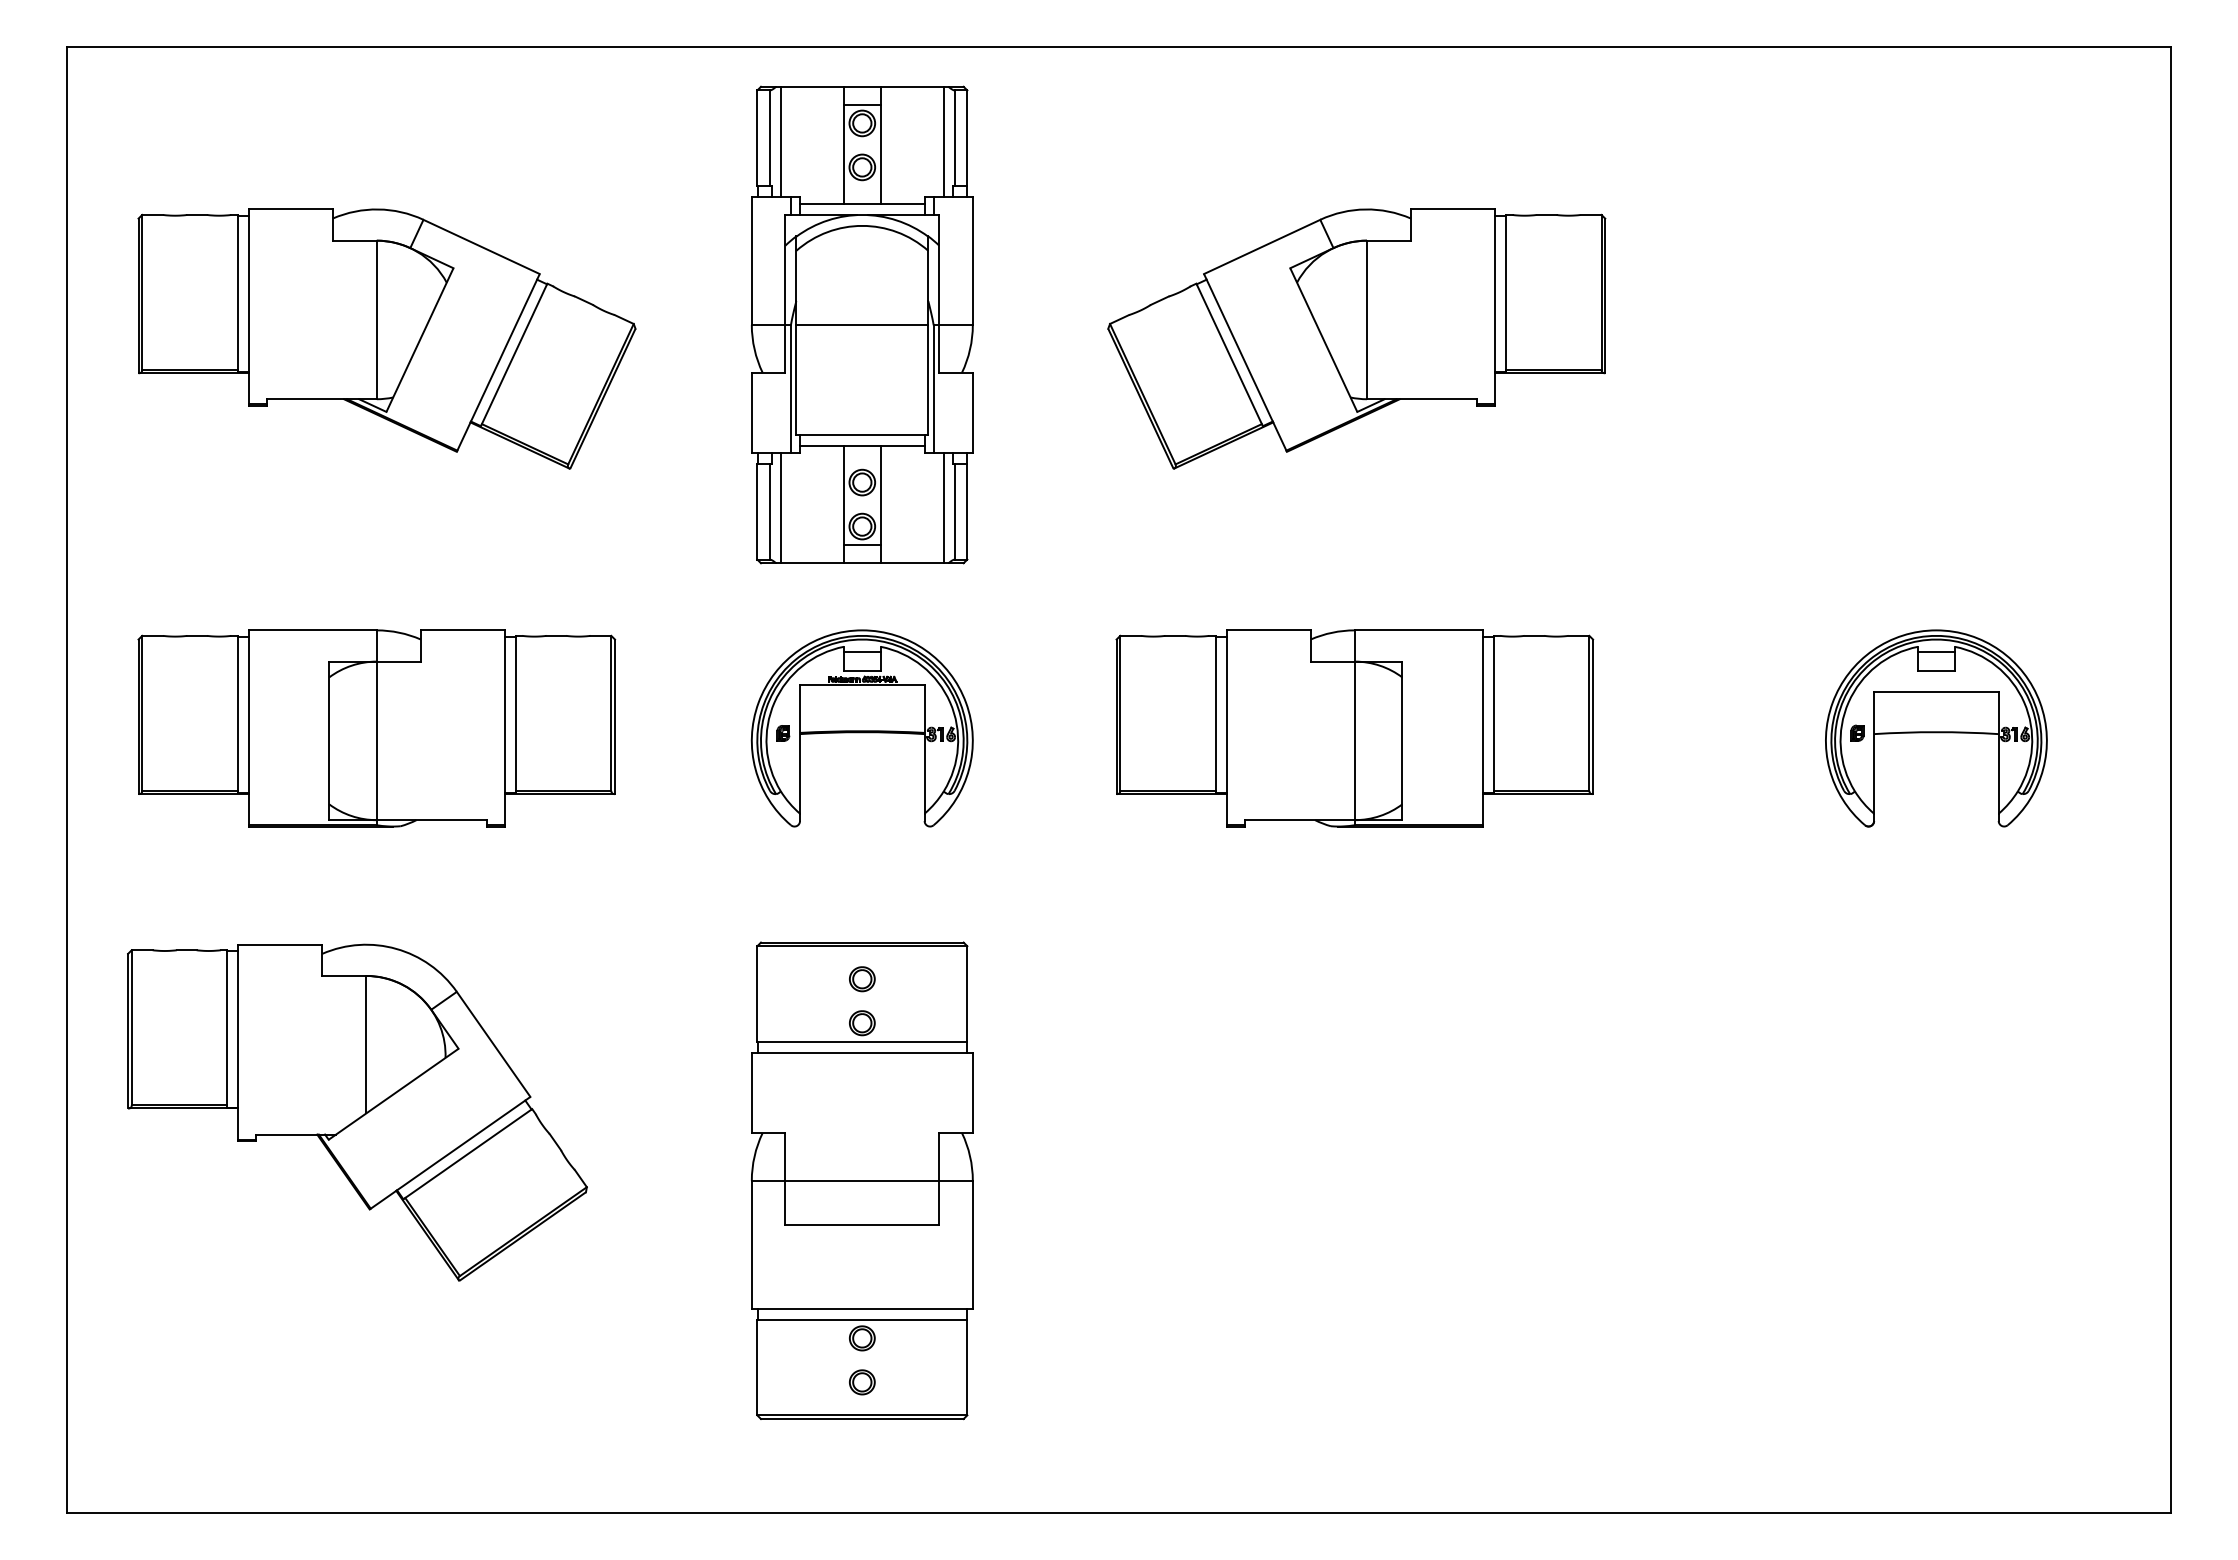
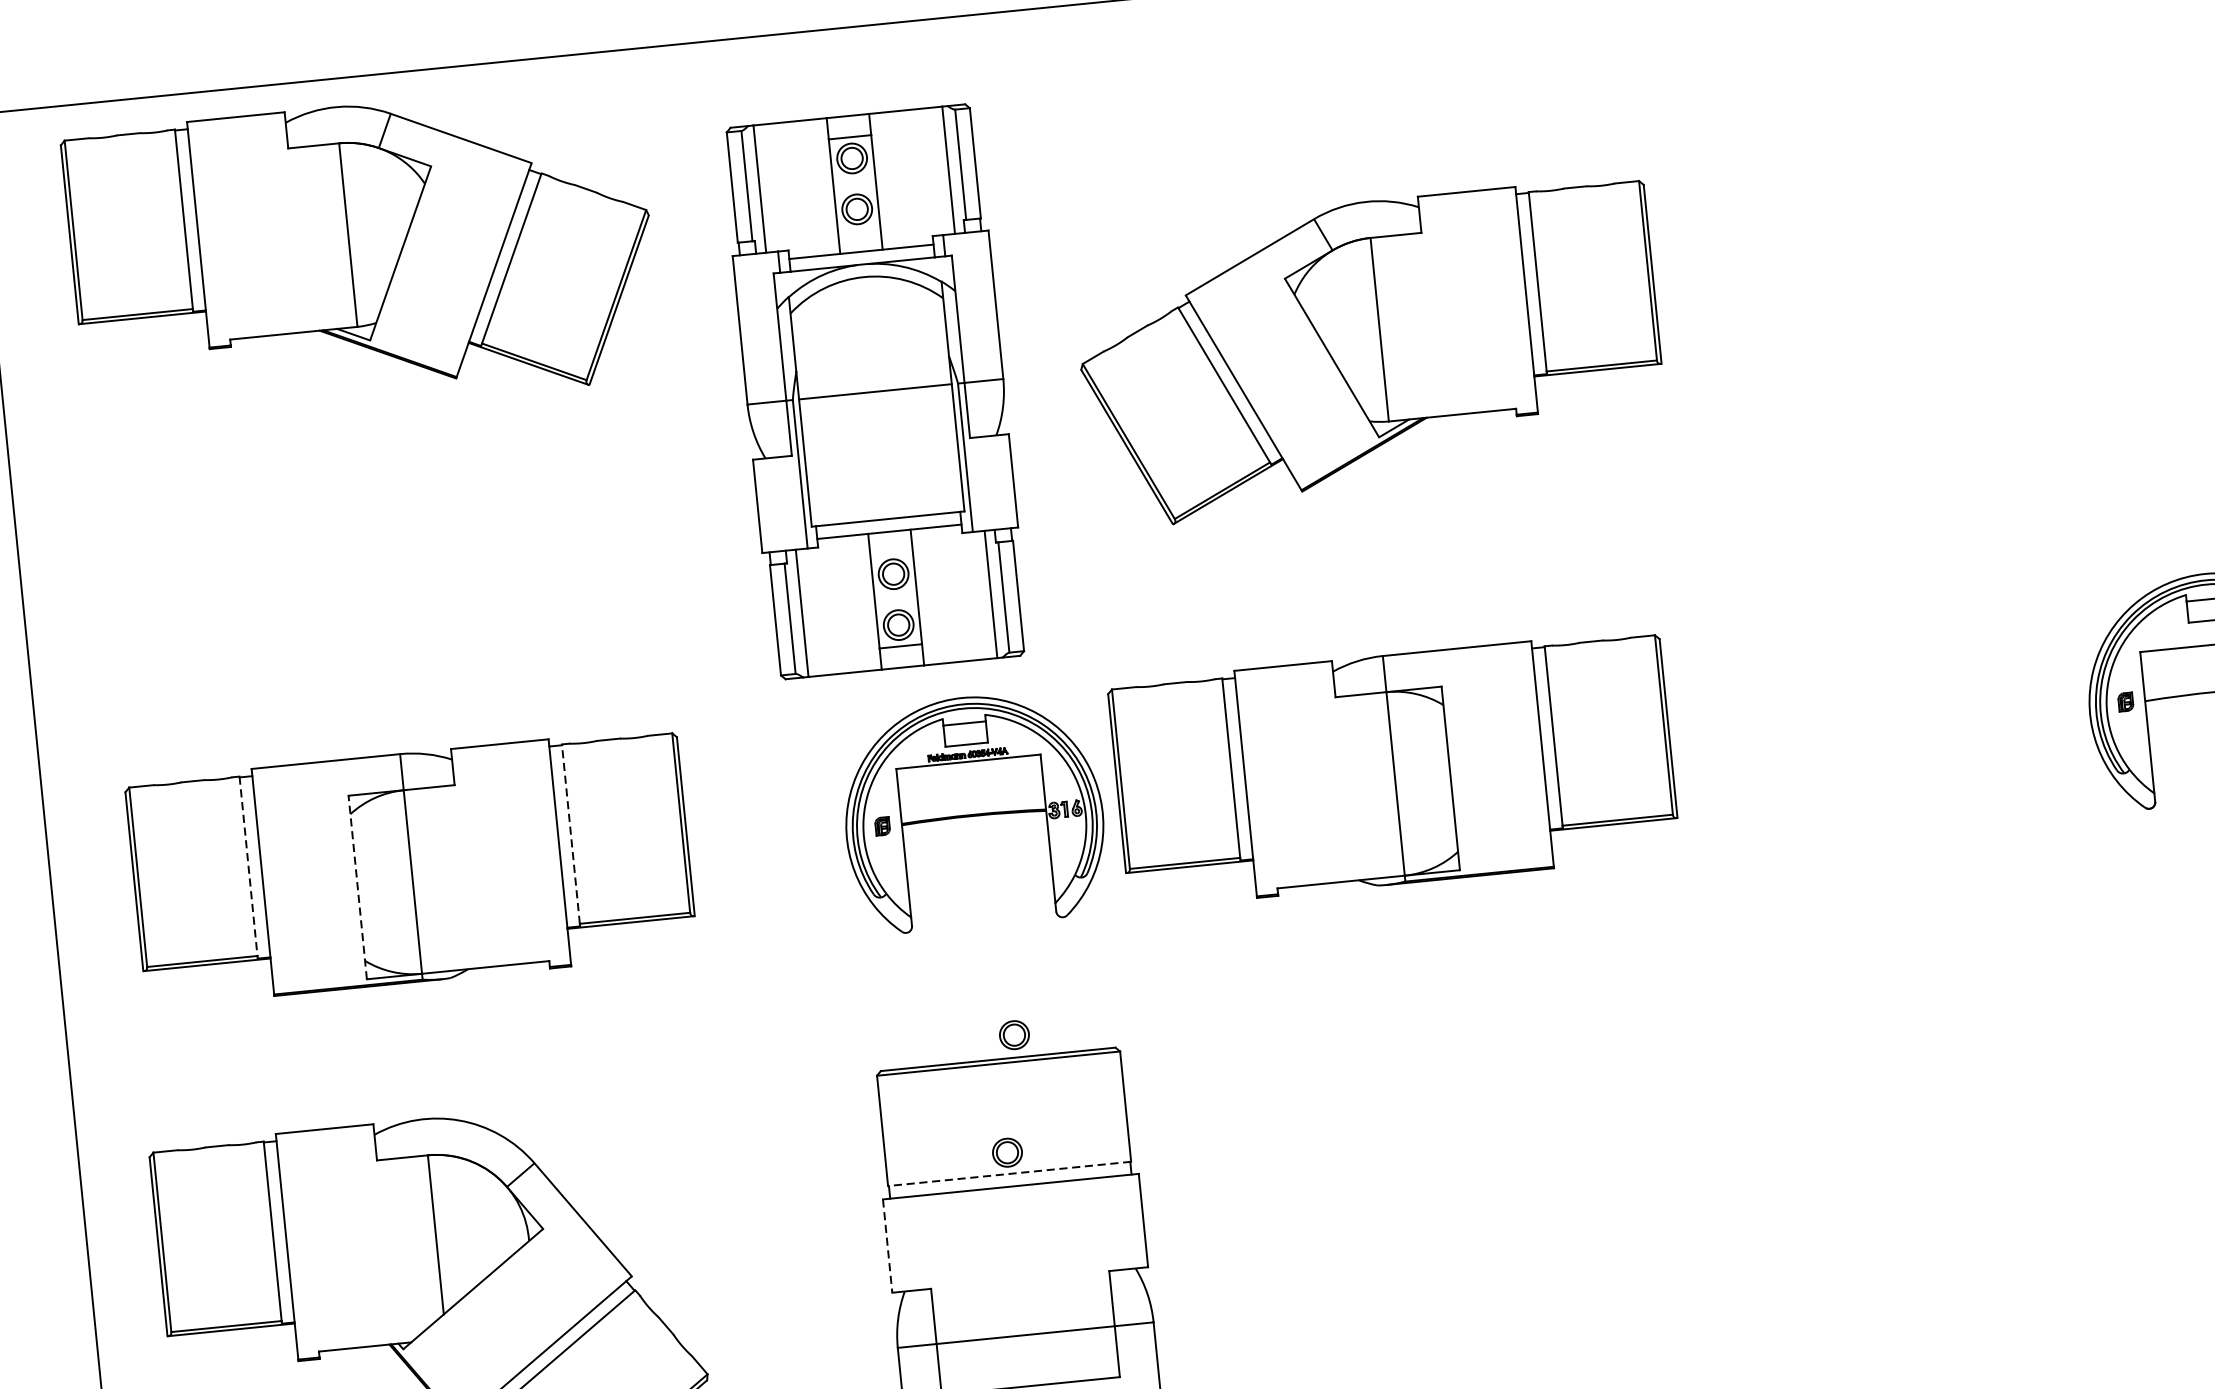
part: (862, 324) -> (875, 391), moved
part: (386, 338) -> (361, 255), moved
part: (1356, 338) -> (1369, 352), moved
line: (516, 712) -> (571, 833), solid -> dashed
line: (237, 713) -> (248, 866), solid -> dashed
part: (1354, 728) -> (1393, 769), moved
line: (329, 740) -> (358, 887), solid -> dashed
part: (862, 979) -> (1014, 1035), moved
line: (861, 1041) -> (1008, 1173), solid -> dashed
line: (751, 1093) -> (887, 1246), solid -> dashed

